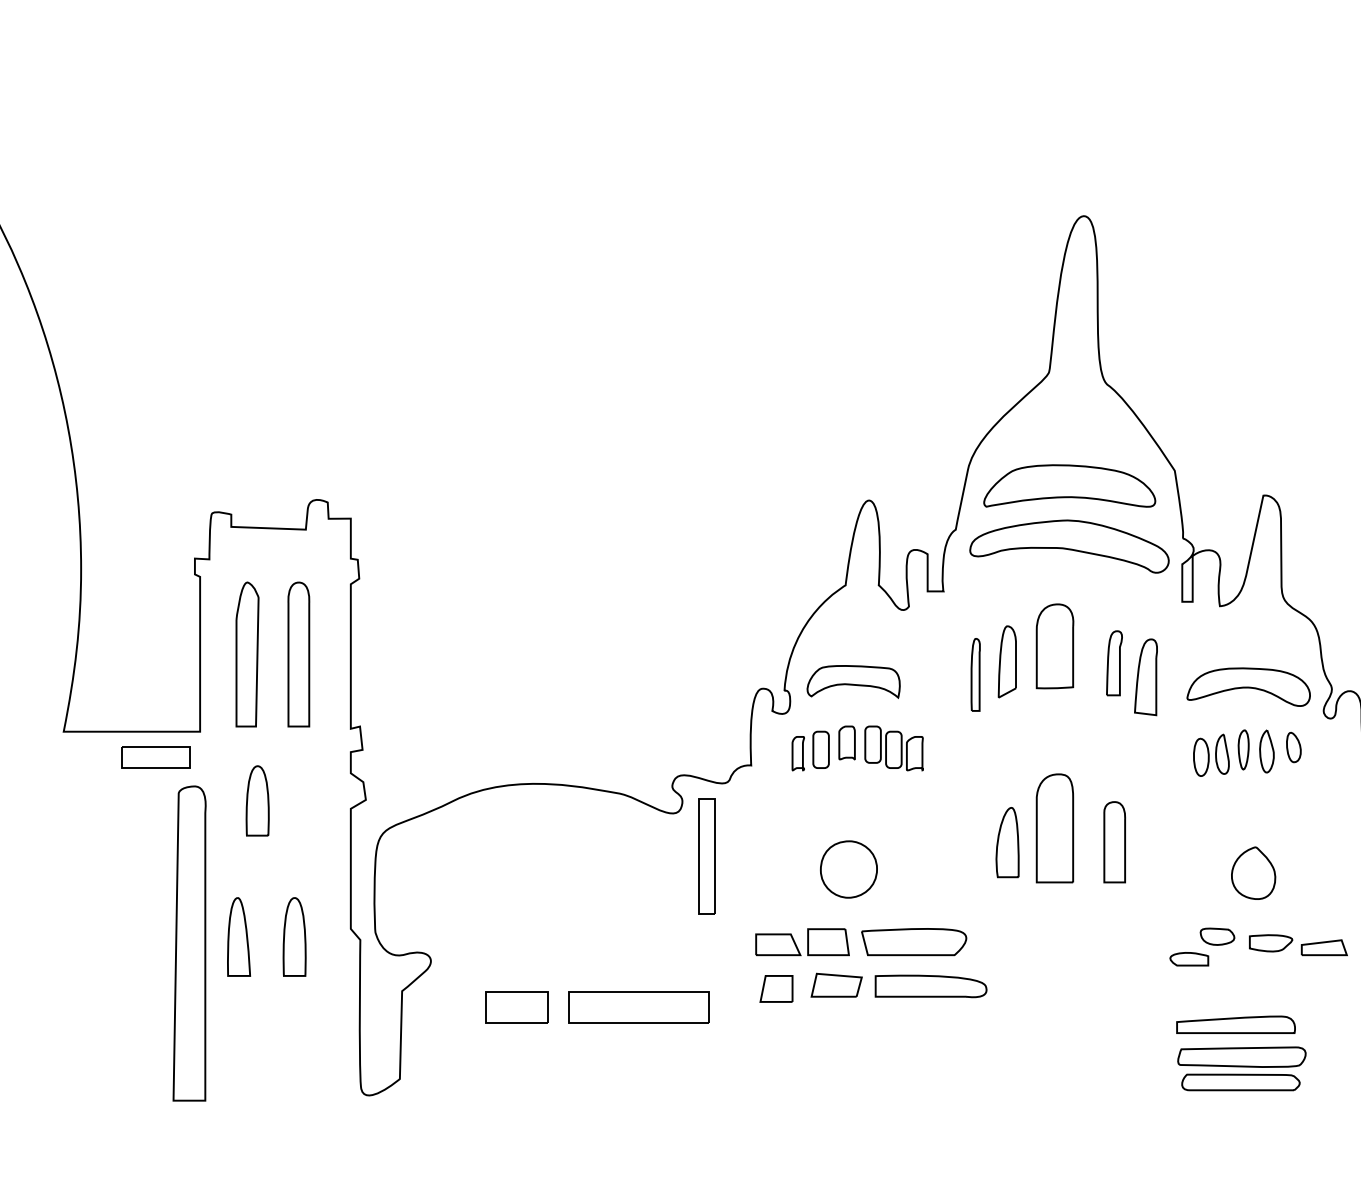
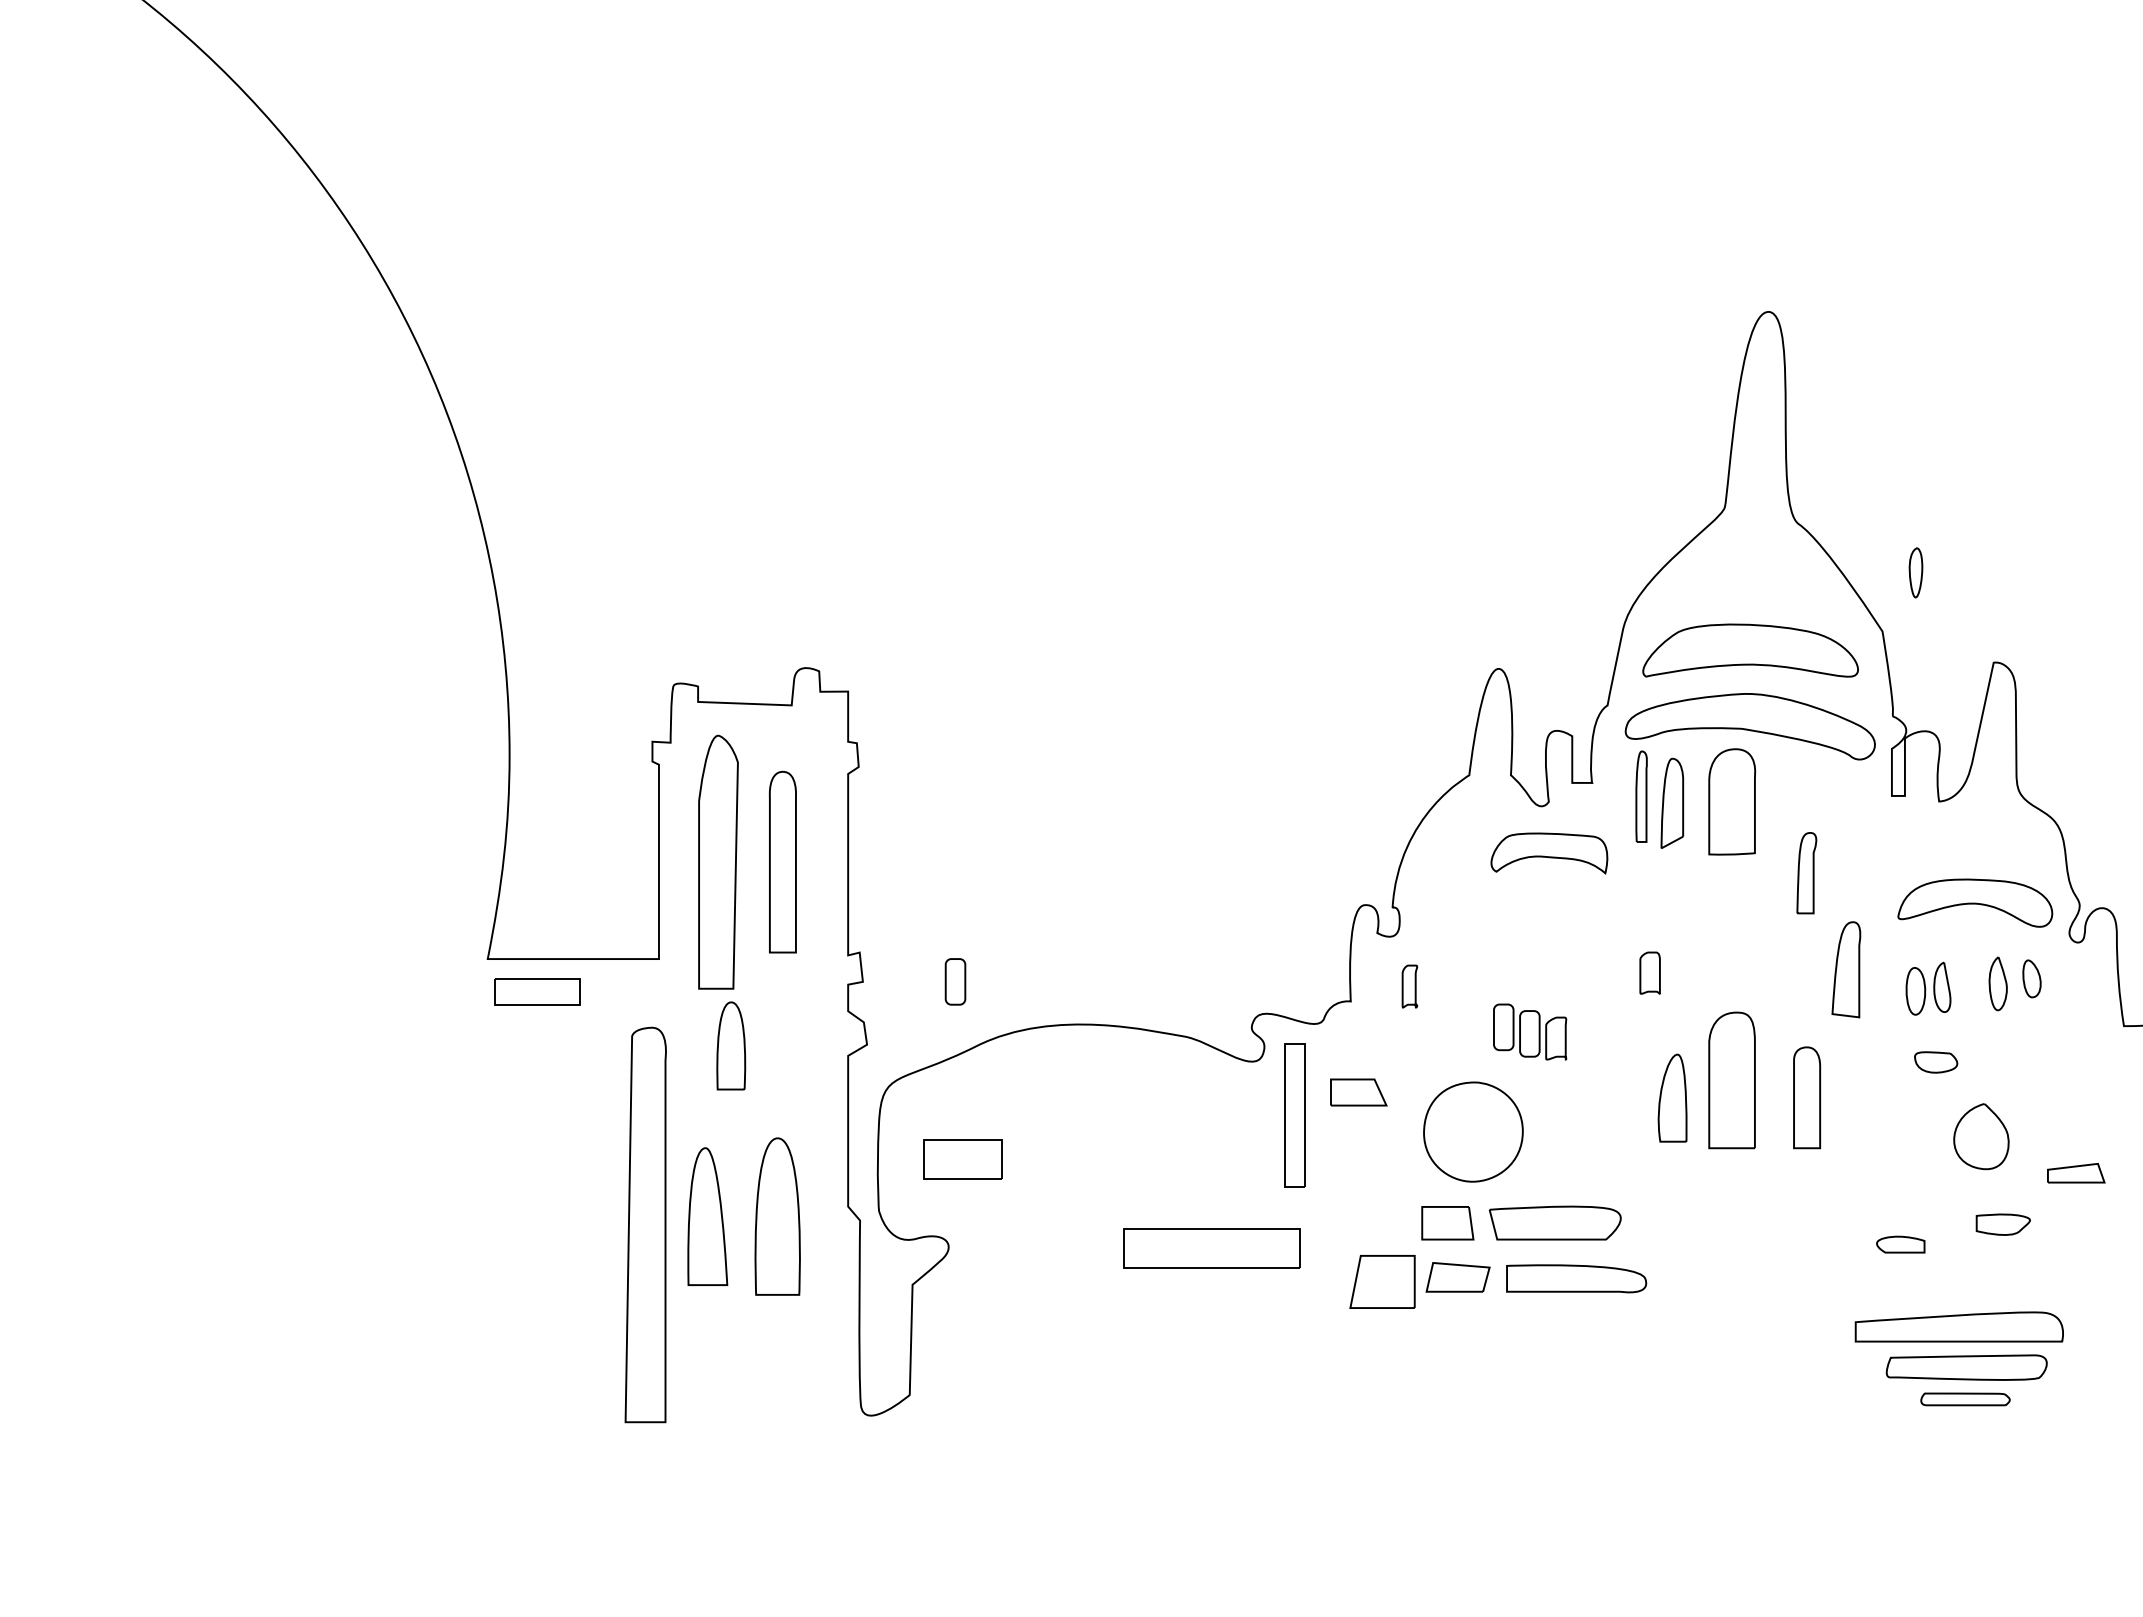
part: (1055, 646) -> (1732, 801), moved
part: (247, 654) -> (718, 861), size x1.4
part: (1007, 661) -> (1672, 802), moved
part: (975, 674) -> (1641, 796), moved
part: (1146, 677) -> (1846, 969), moved
part: (853, 681) -> (1549, 853), moved
part: (846, 742) -> (1649, 972), moved
part: (894, 747) -> (1530, 1031), moved
part: (821, 749) -> (955, 981), moved
part: (1243, 749) -> (1915, 572), moved
part: (155, 757) -> (537, 991), moved
part: (848, 869) -> (1473, 1131), size x1.4
part: (238, 936) -> (707, 1216), size x1.4
part: (294, 936) -> (777, 1216), size x1.6
part: (1217, 936) -> (1936, 1062), moved
part: (778, 944) -> (1358, 1092), moved
part: (1324, 947) -> (2076, 1173), moved
part: (776, 988) -> (1382, 1281), size x1.6
part: (516, 1006) -> (962, 1159), moved
part: (638, 1006) -> (1211, 1248), moved
part: (1236, 1024) -> (1959, 1326), size x1.4
part: (1240, 1082) -> (1965, 1399), size x0.6

